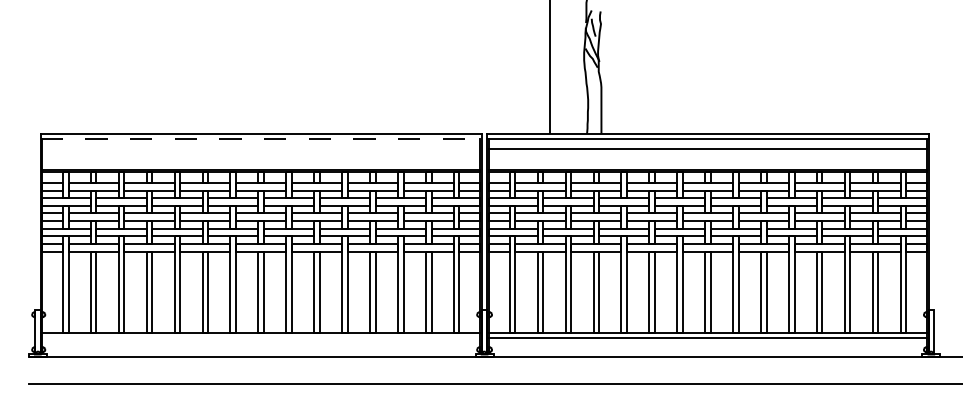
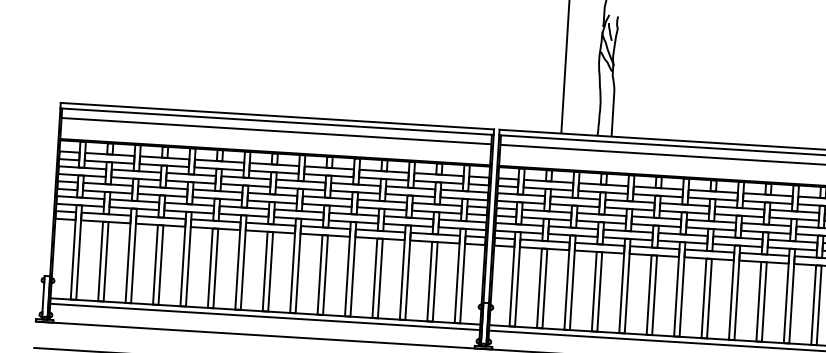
line: (261, 139) -> (277, 121), dashed -> solid
line: (261, 149) -> (276, 131), added
line: (261, 338) -> (265, 317), added

